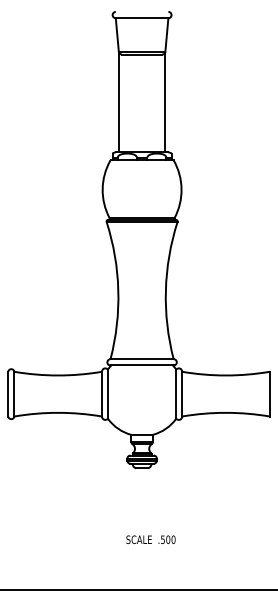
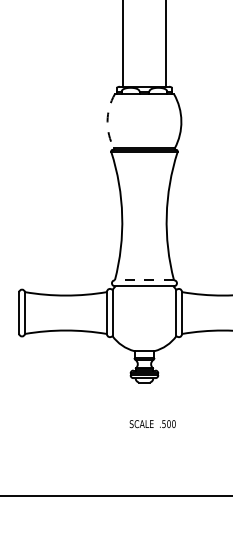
arc: (102, 189) -> (107, 121), solid -> dashed
line: (142, 359) -> (144, 280), solid -> dashed
text: (150, 539) -> (152, 423), moved

